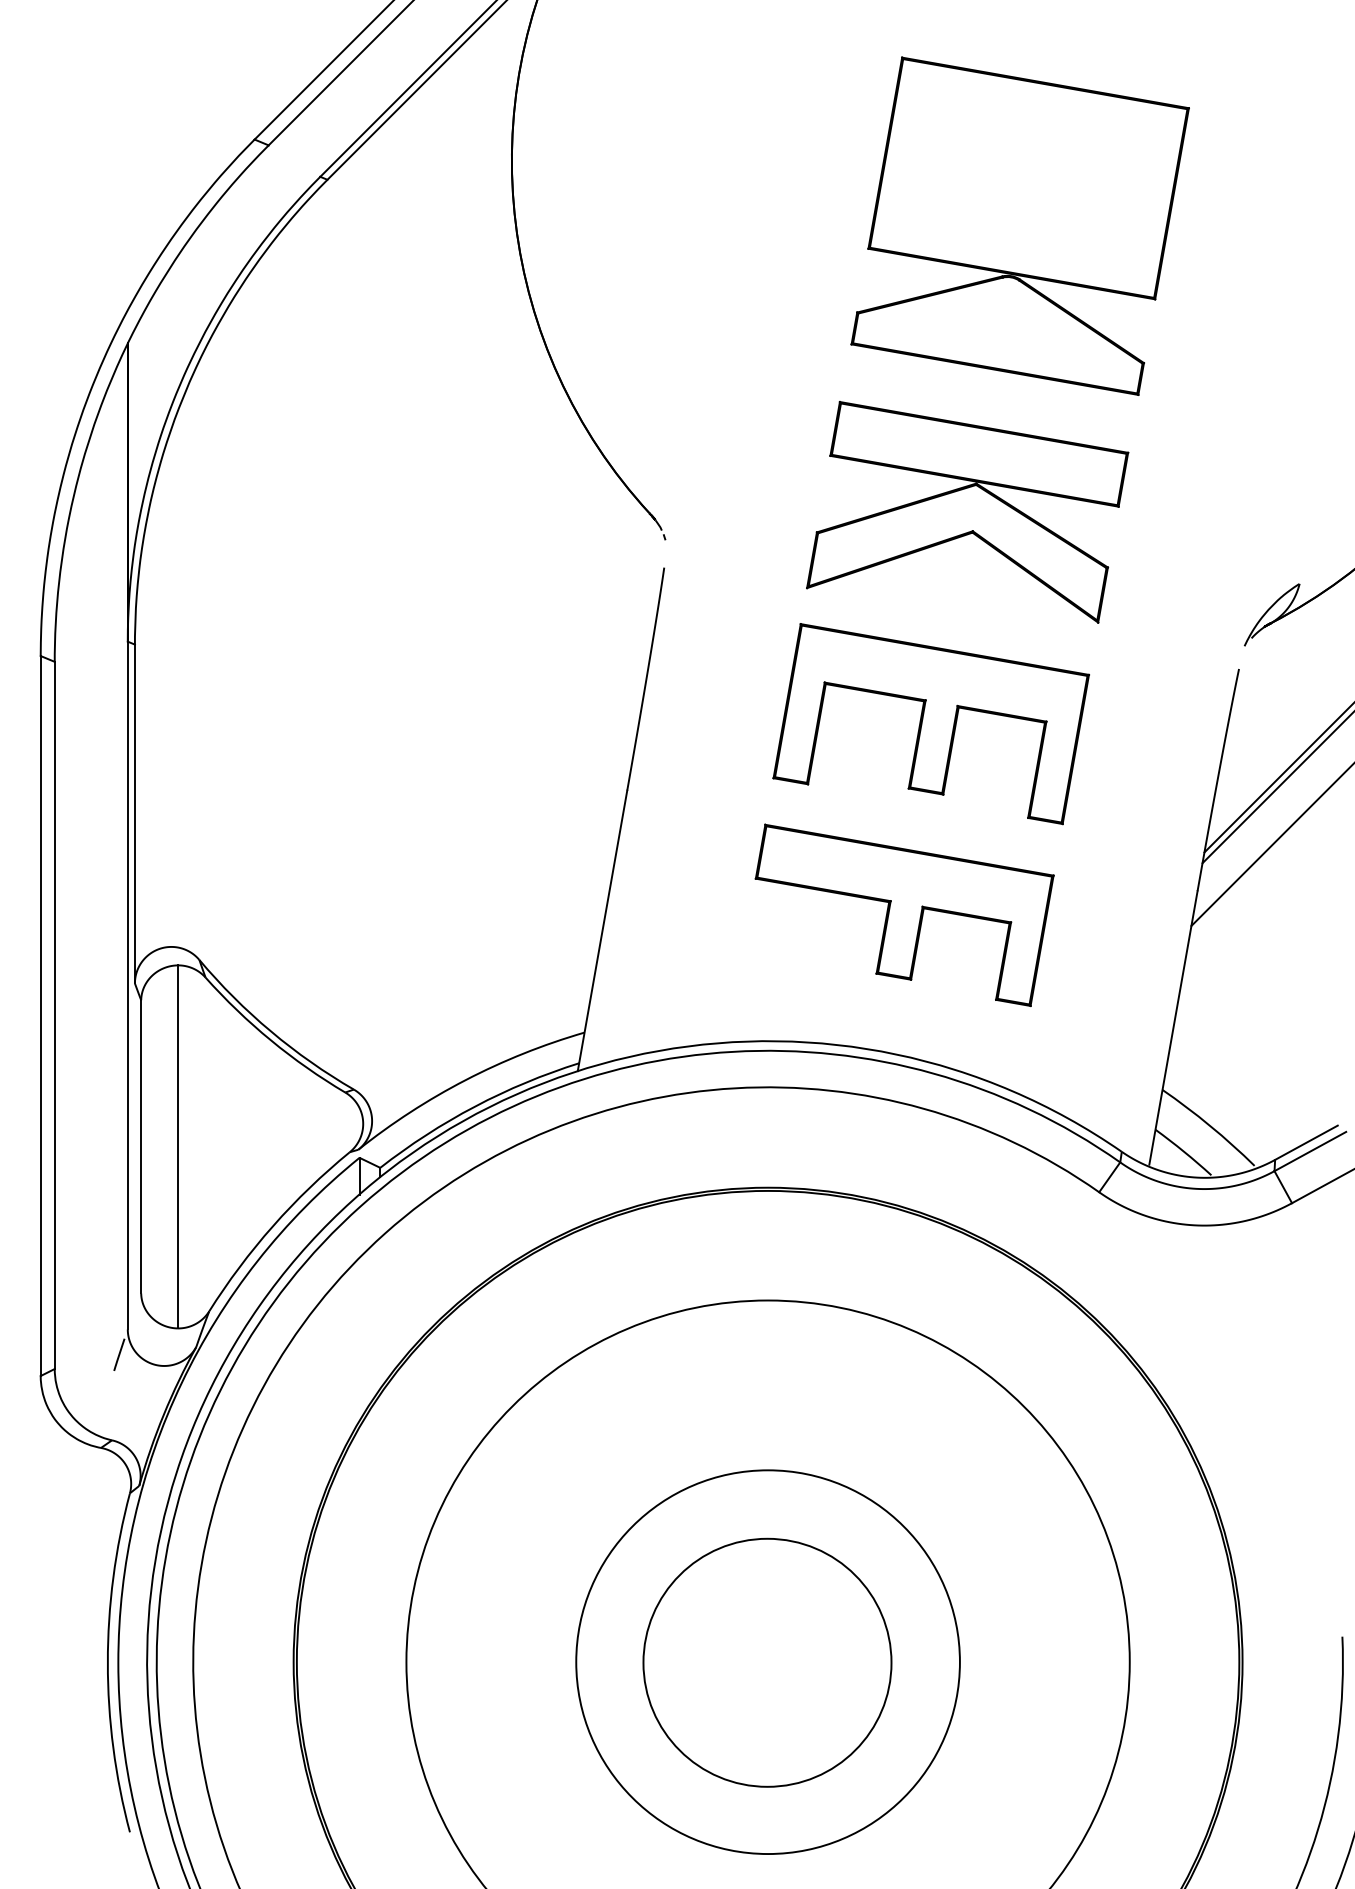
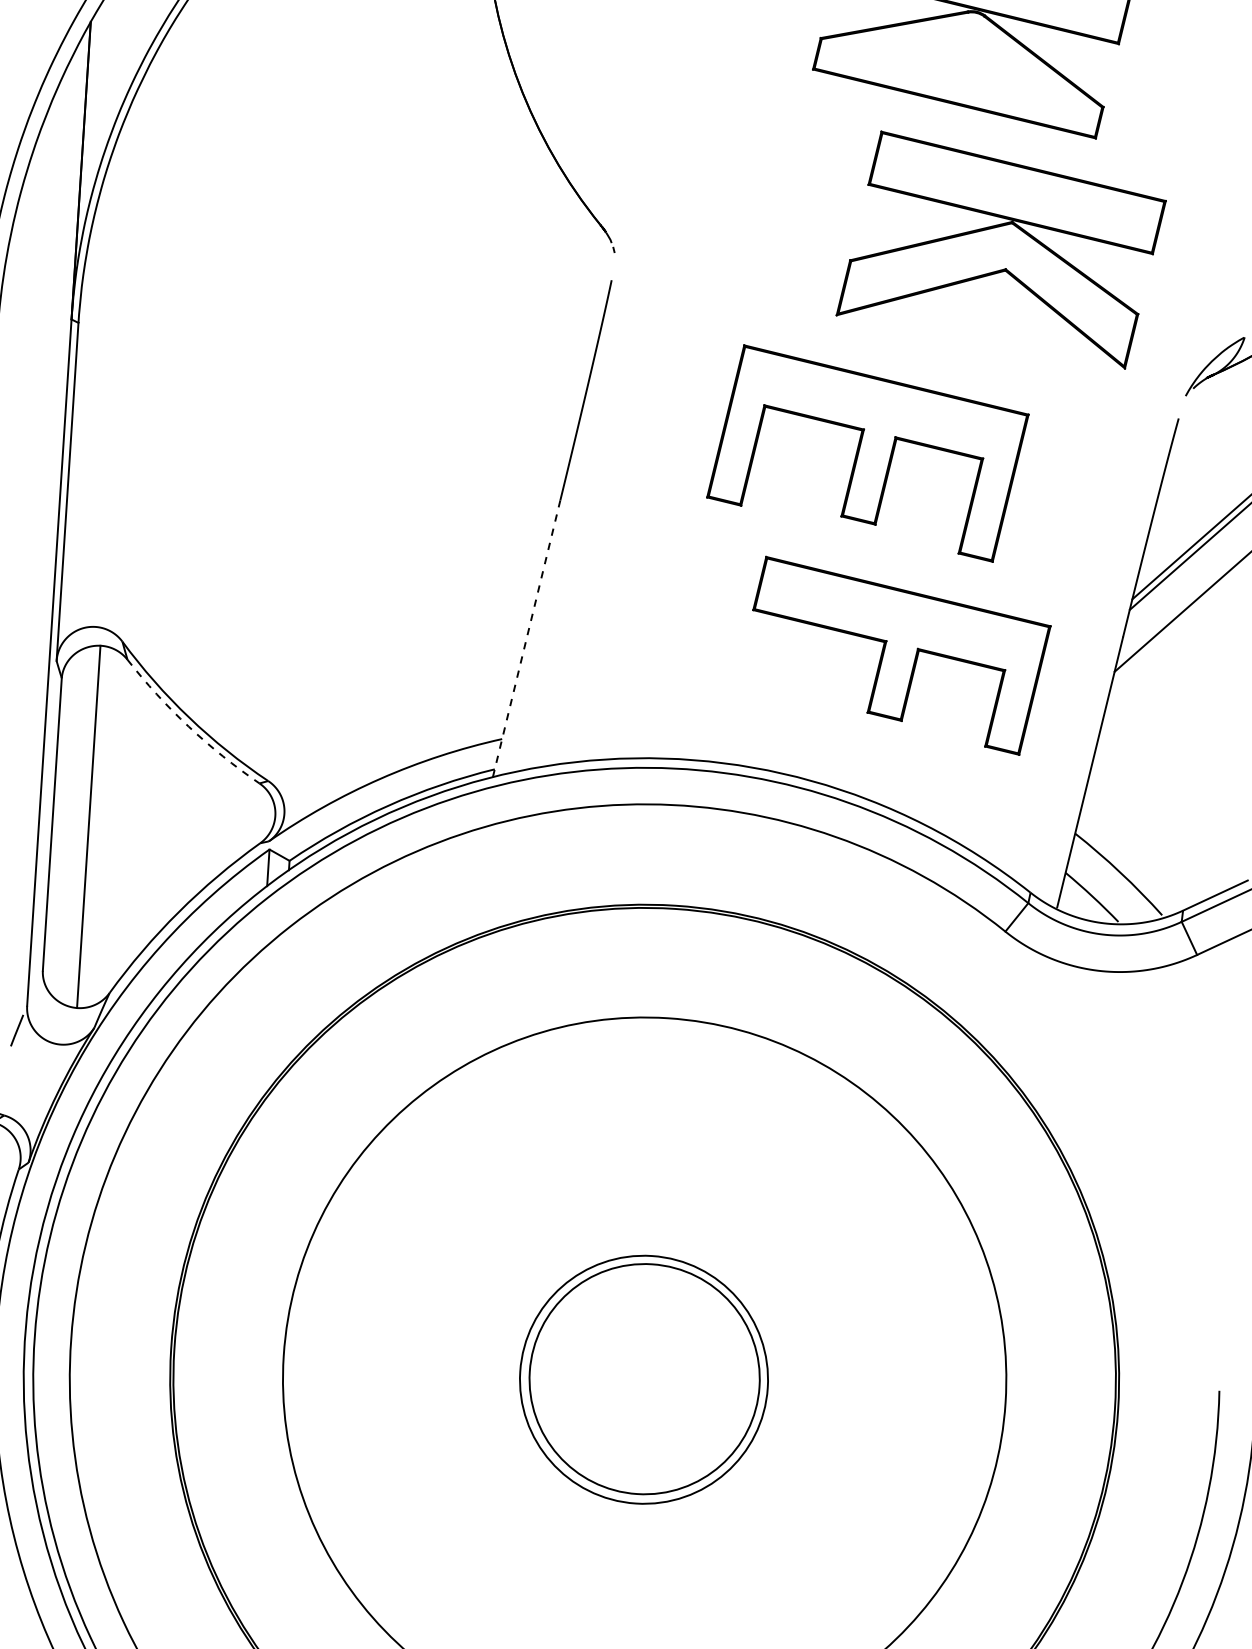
part: (967, 512) -> (1001, 250), moved
part: (904, 914) -> (899, 655), moved
line: (602, 930) -> (526, 638), solid -> dashed
arc: (271, 1040) -> (189, 726), solid -> dashed
circle: (767, 1662) -> (644, 1379), size x0.6

